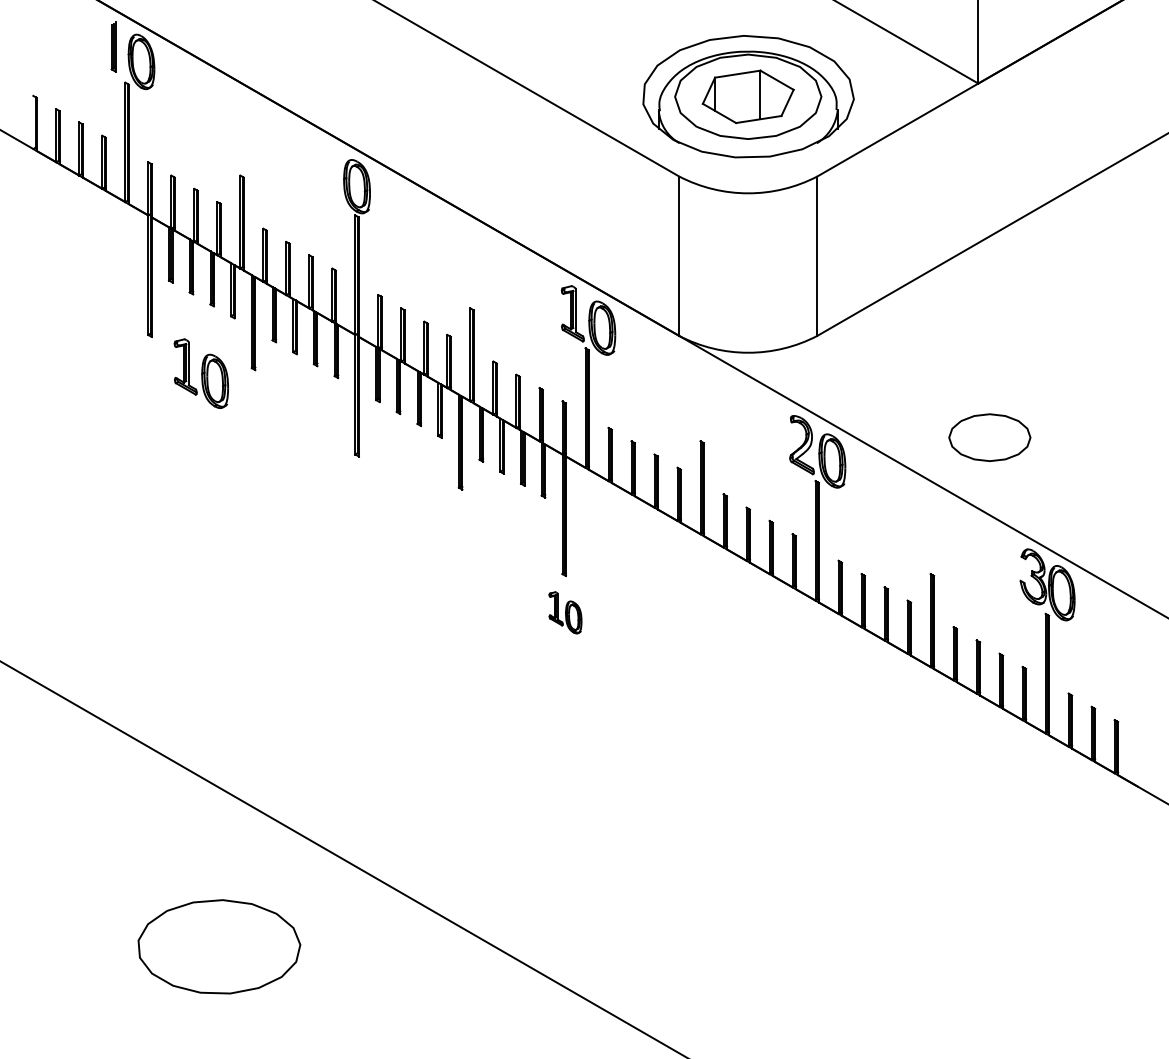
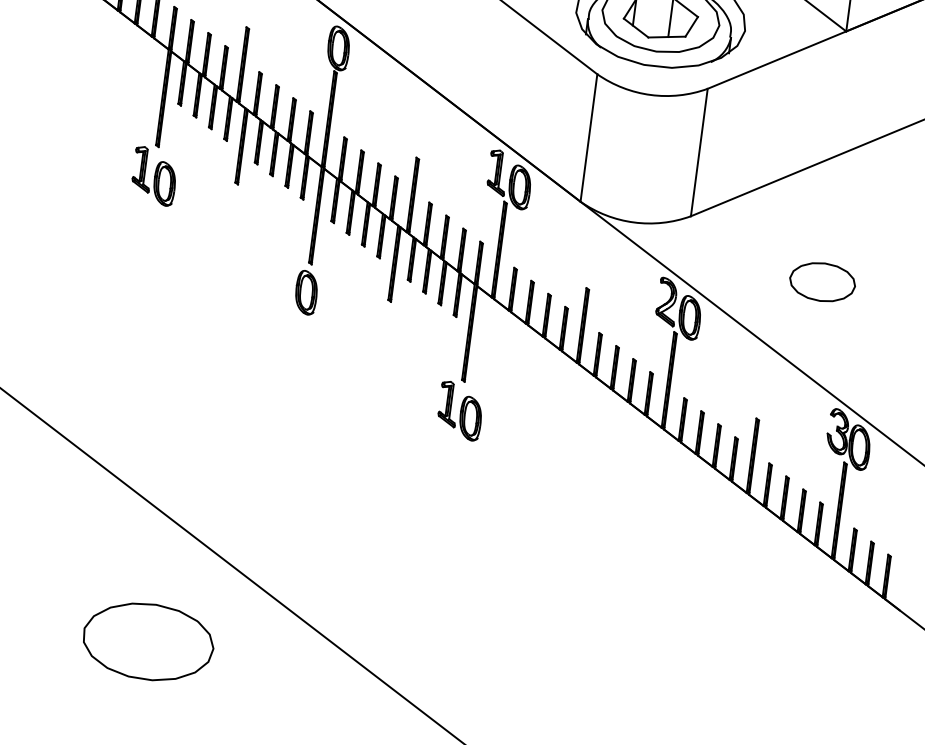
part: (200, 373) -> (153, 176), moved
part: (989, 437) -> (822, 282), moved
part: (356, 491) -> (306, 292), added
part: (565, 612) -> (460, 410), size x1.67

